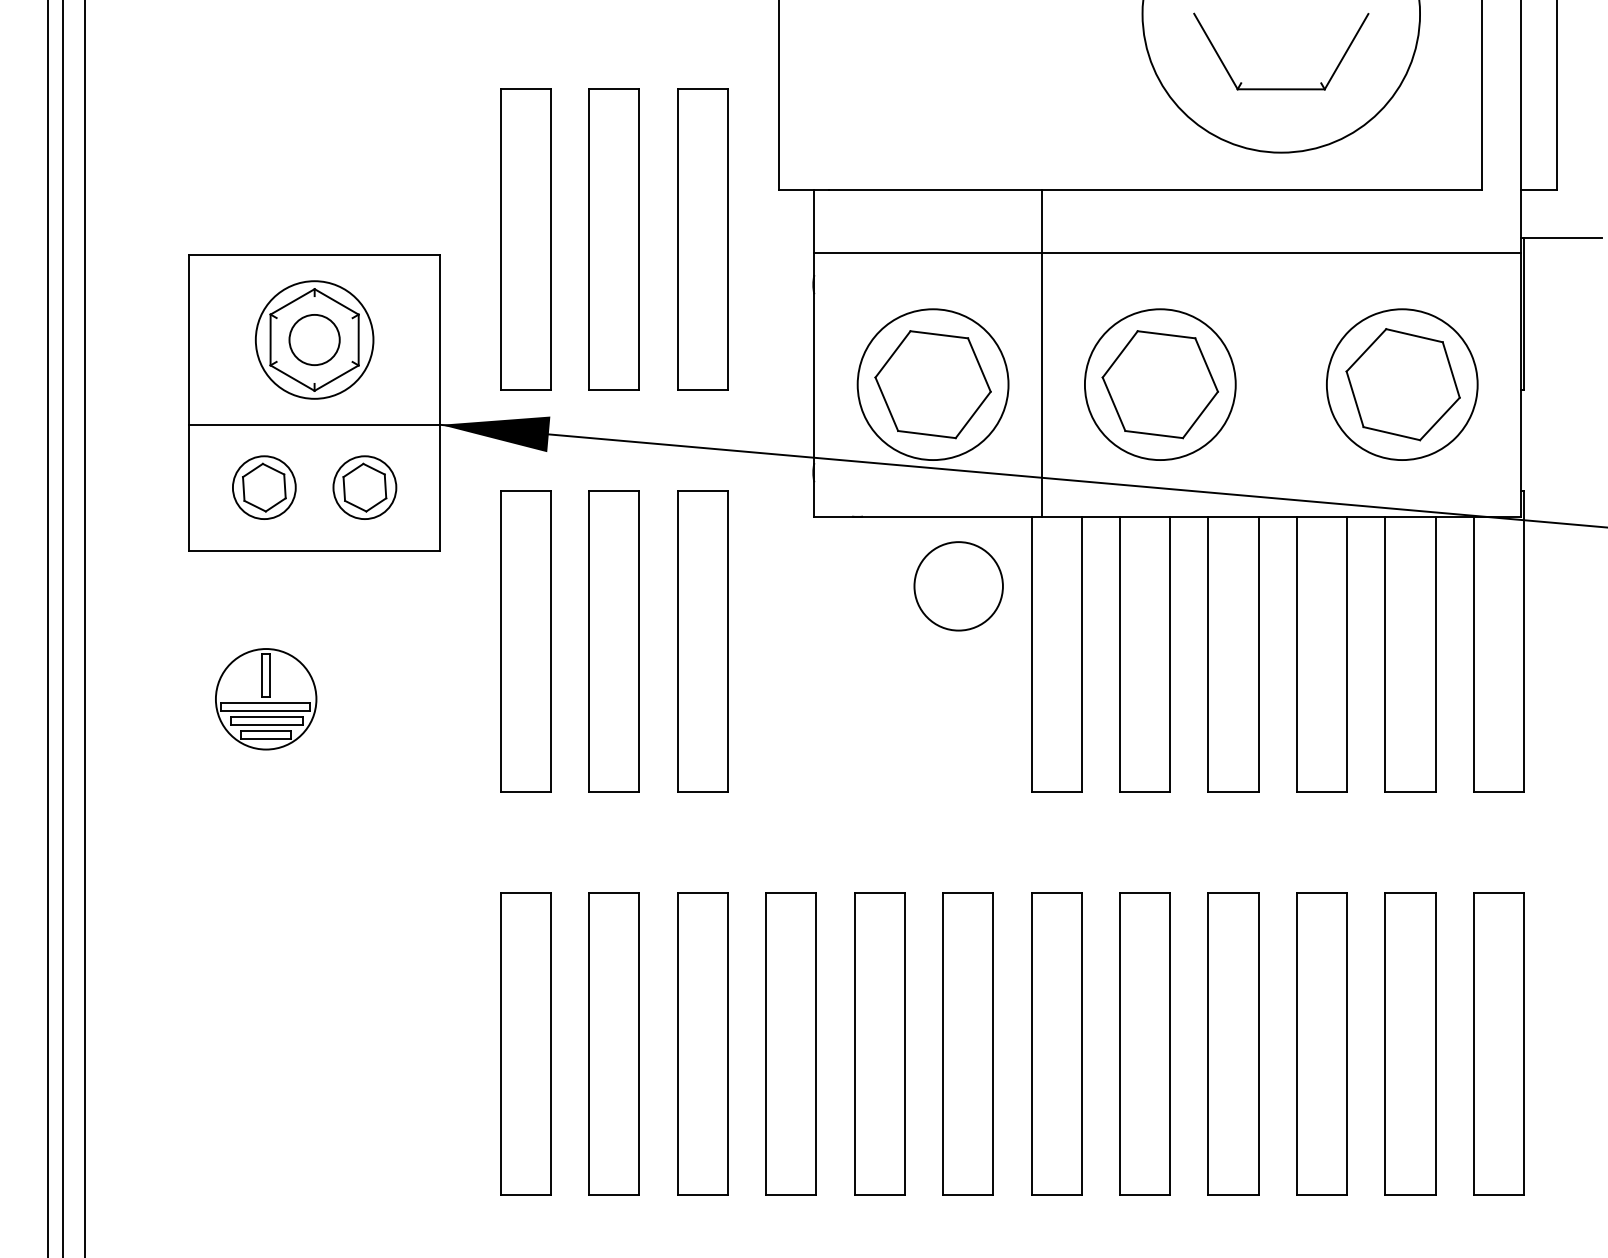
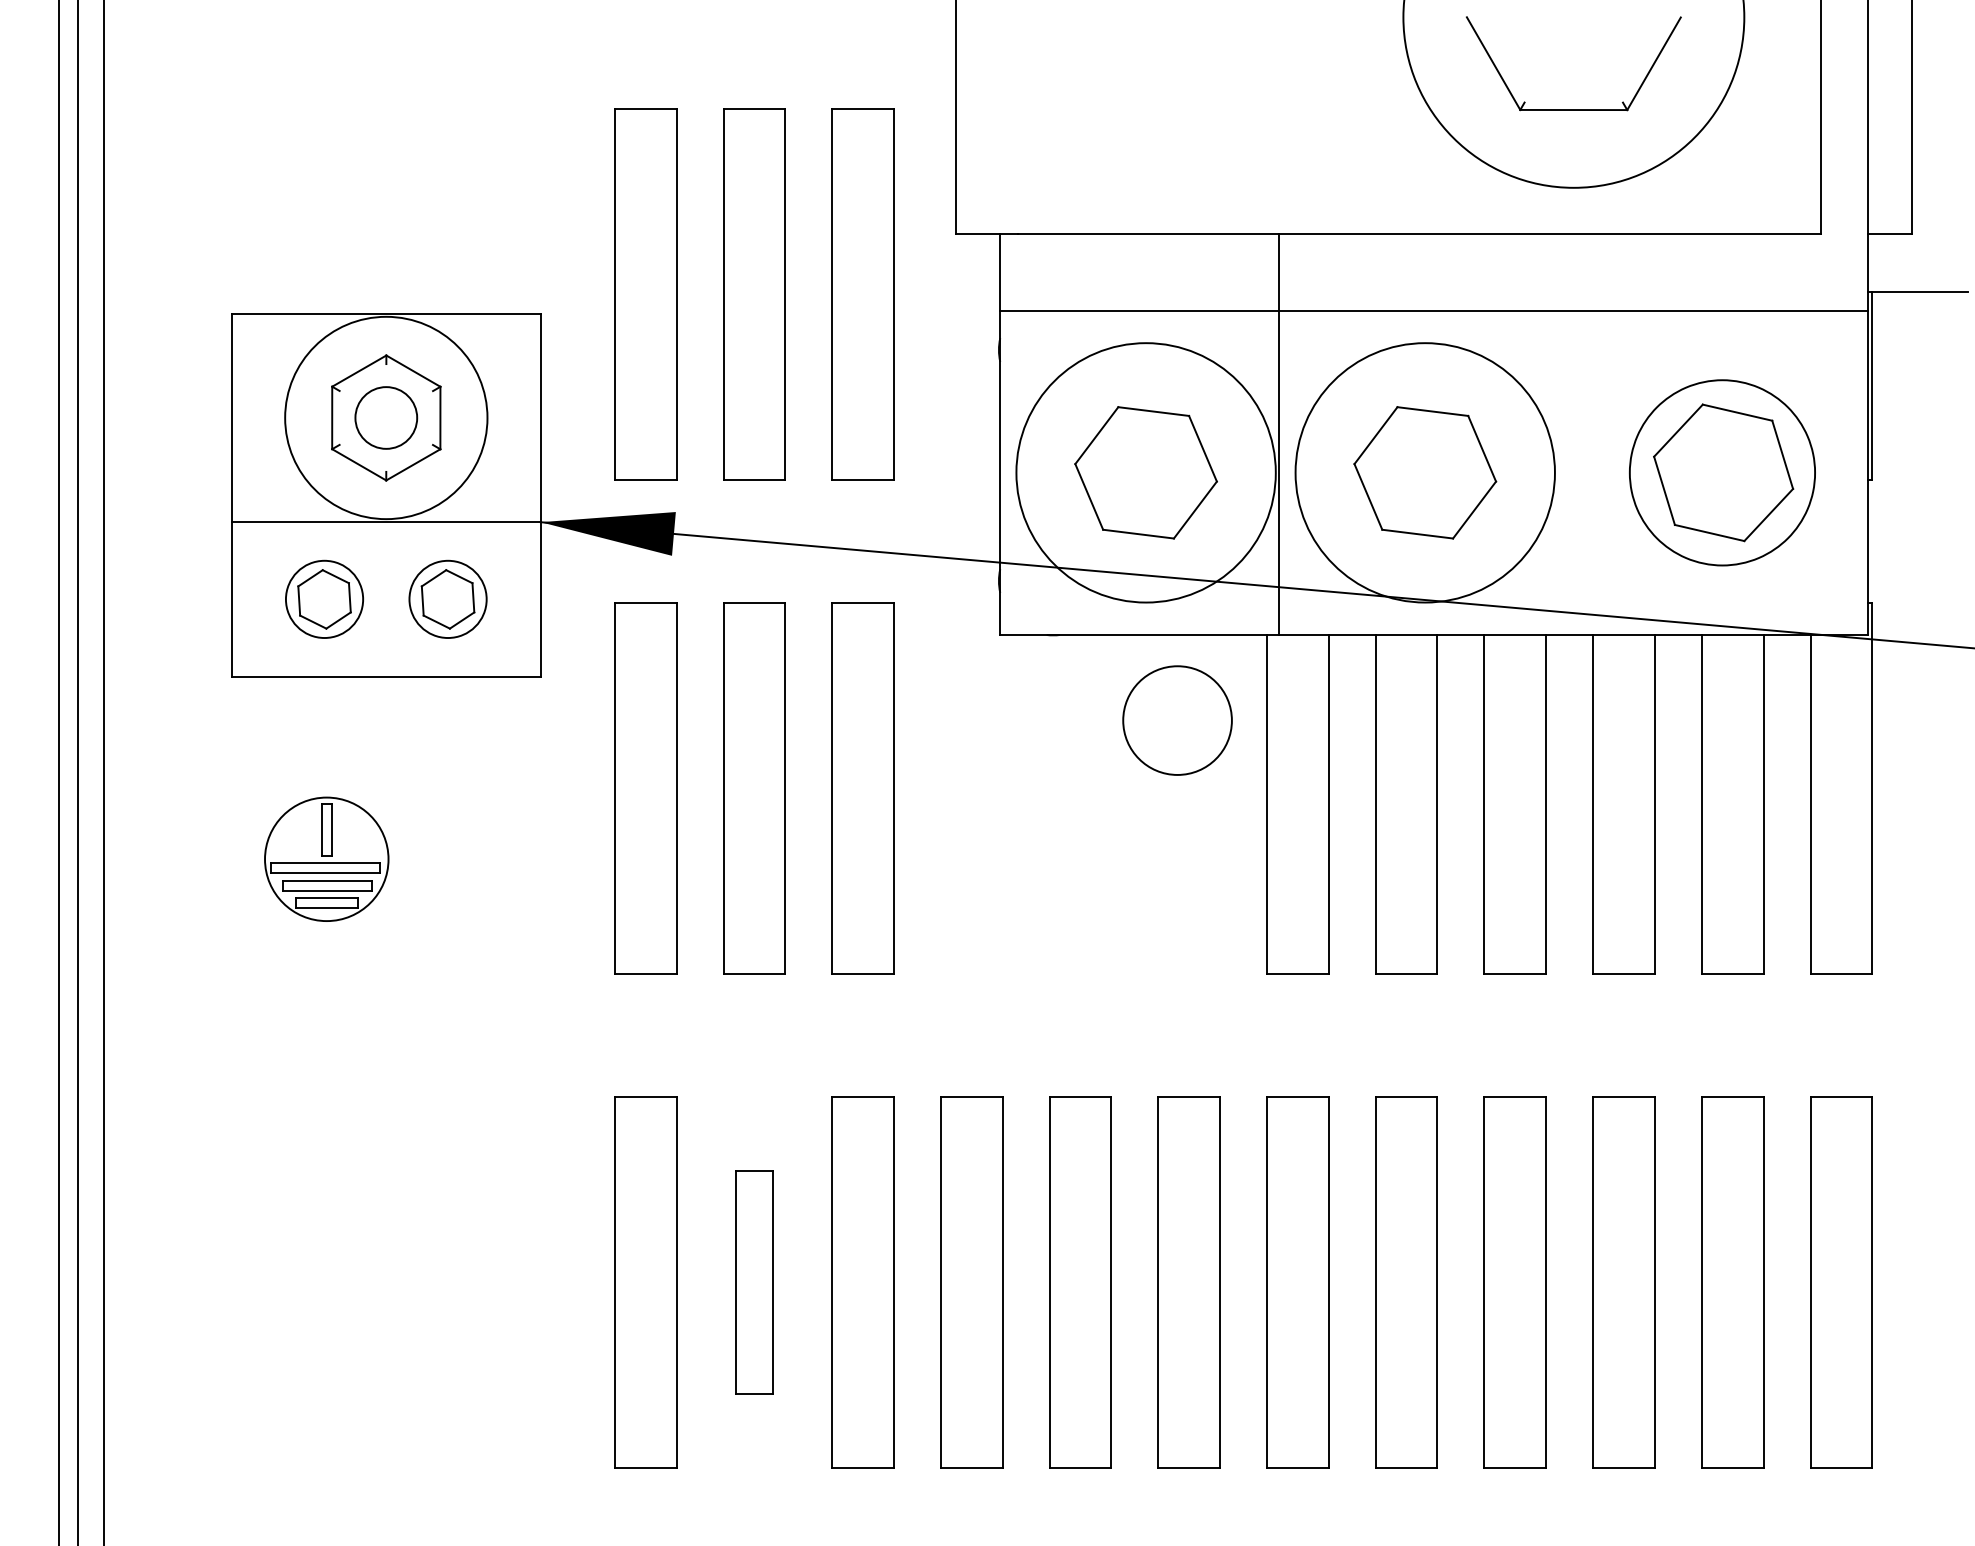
circle: (314, 339) -> (386, 417), size x1.4
circle: (932, 384) -> (1145, 472), size x1.4
circle: (1159, 384) -> (1424, 472), size x1.4
part: (614, 1043) -> (754, 1282), size x0.6

